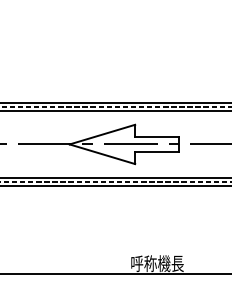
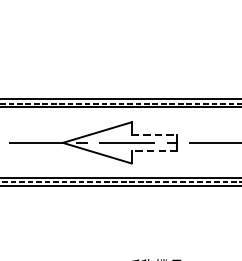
line: (156, 136) -> (153, 134), solid -> dashed
line: (156, 152) -> (153, 151), solid -> dashed

